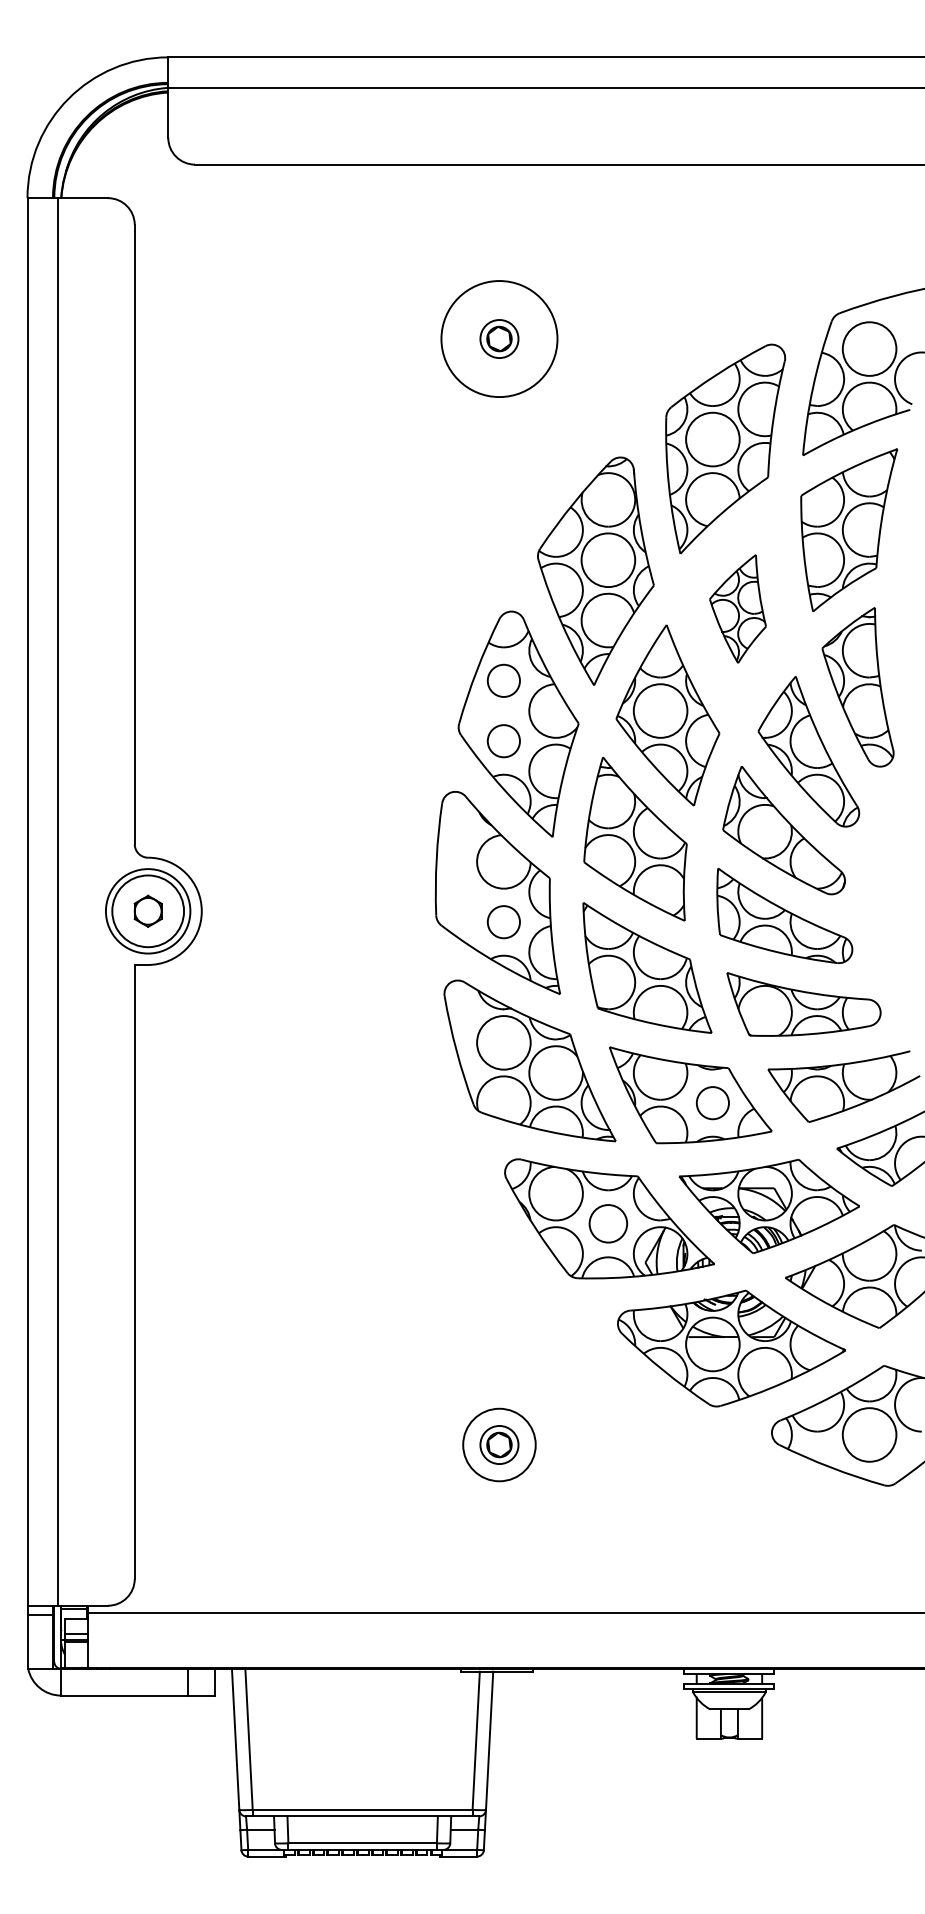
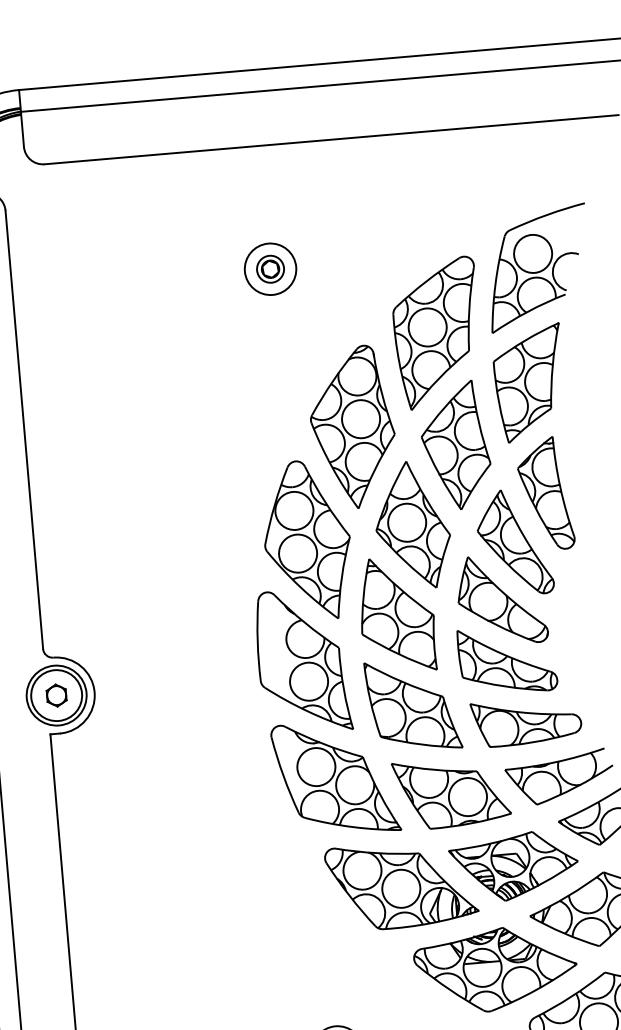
circle: (499, 338) -> (270, 268), size x0.62
part: (737, 608) -> (455, 445), size x1.67
circle: (503, 680) -> (294, 510), size x1.67
circle: (503, 741) -> (297, 553), size x1.67
circle: (503, 922) -> (308, 681), size x1.67
circle: (712, 1102) -> (467, 796), size x1.67
circle: (608, 1223) -> (401, 888), size x1.43

